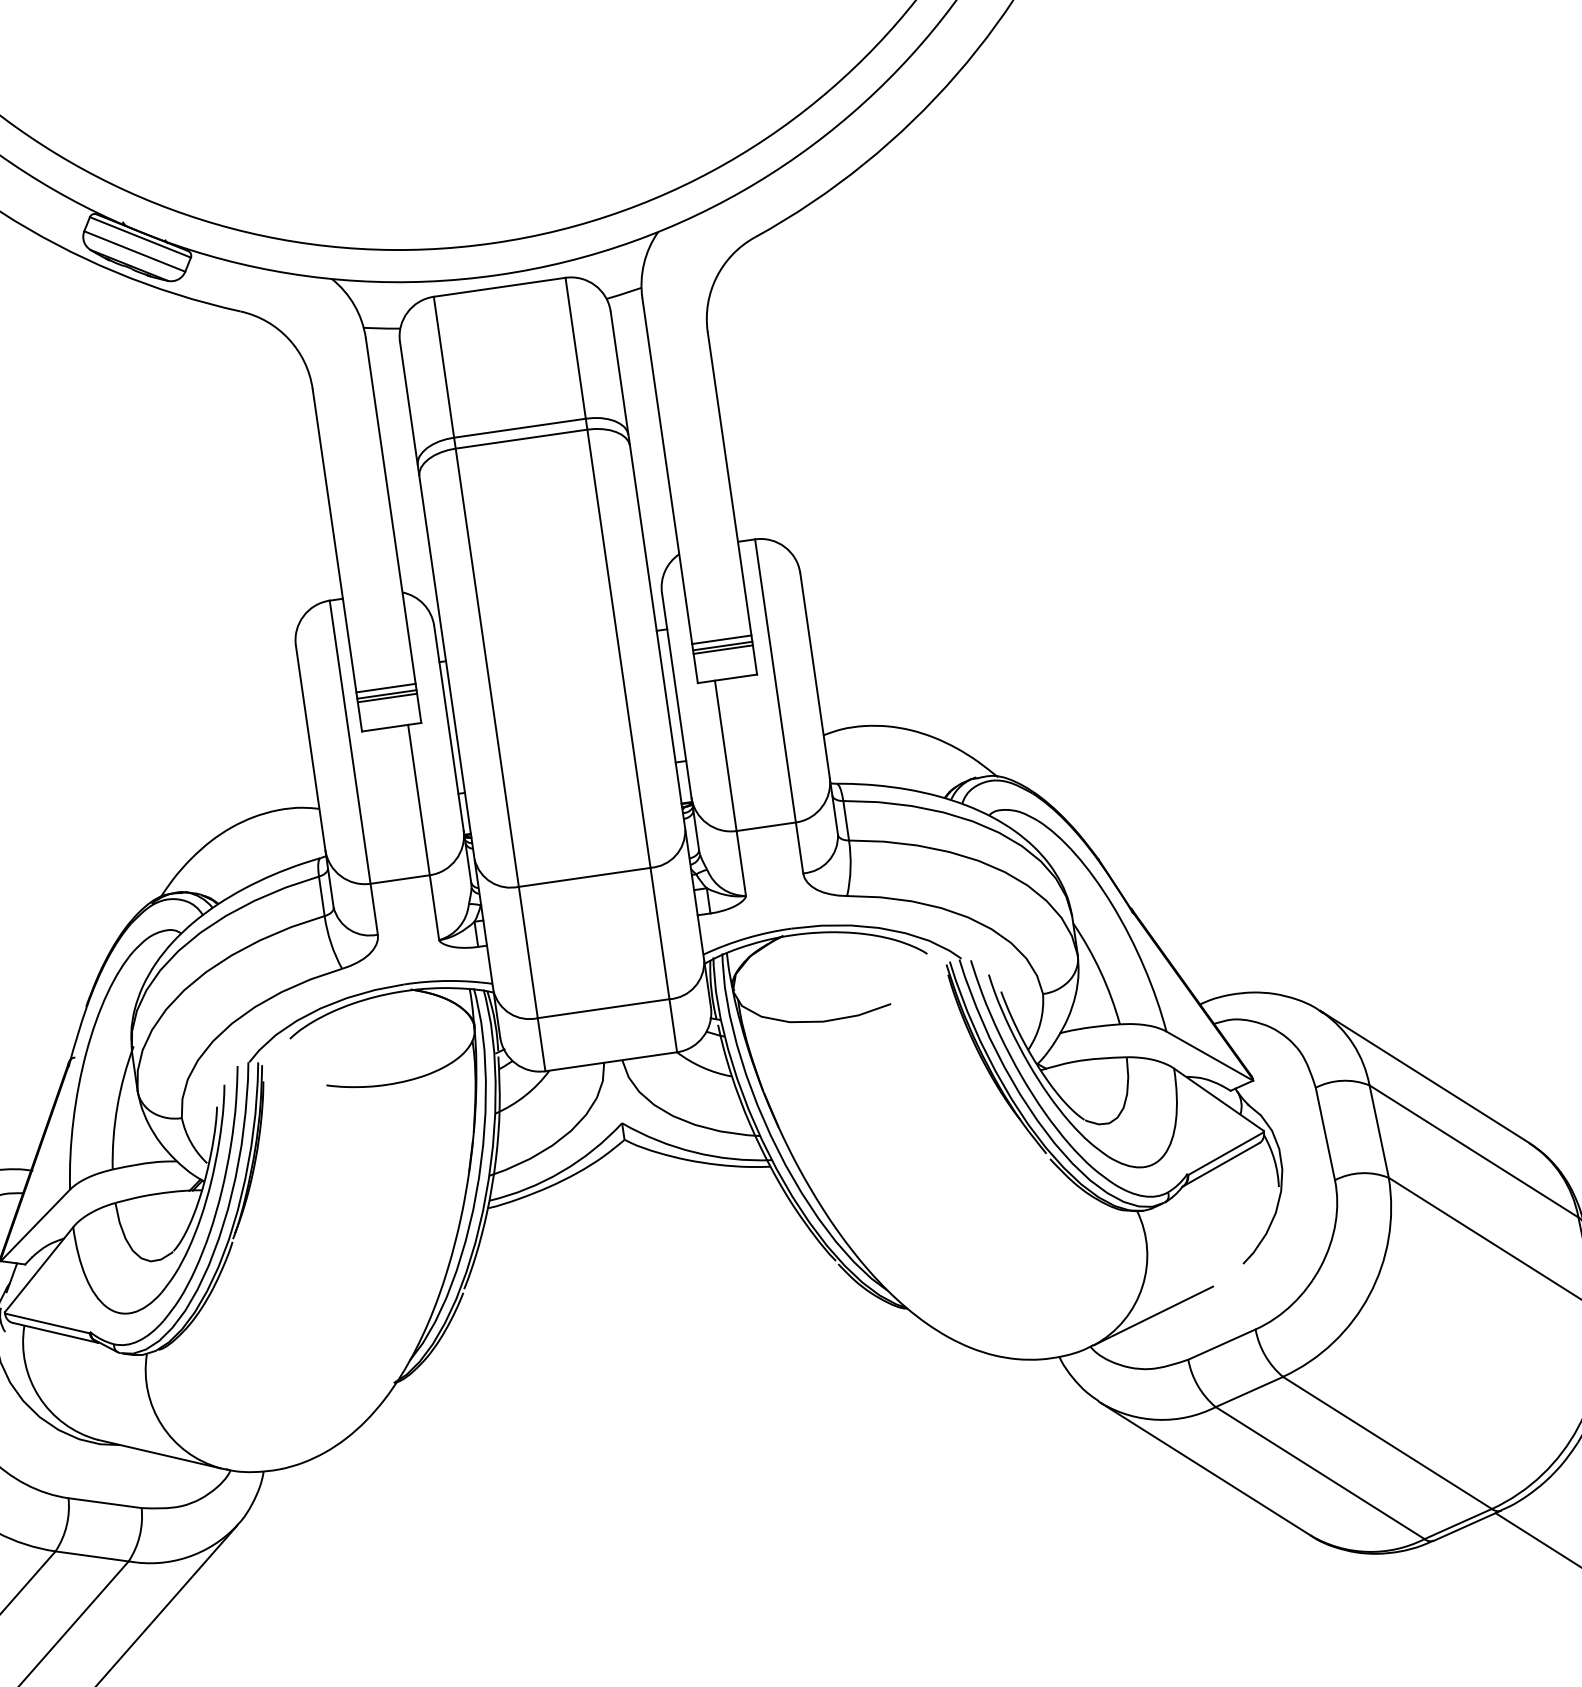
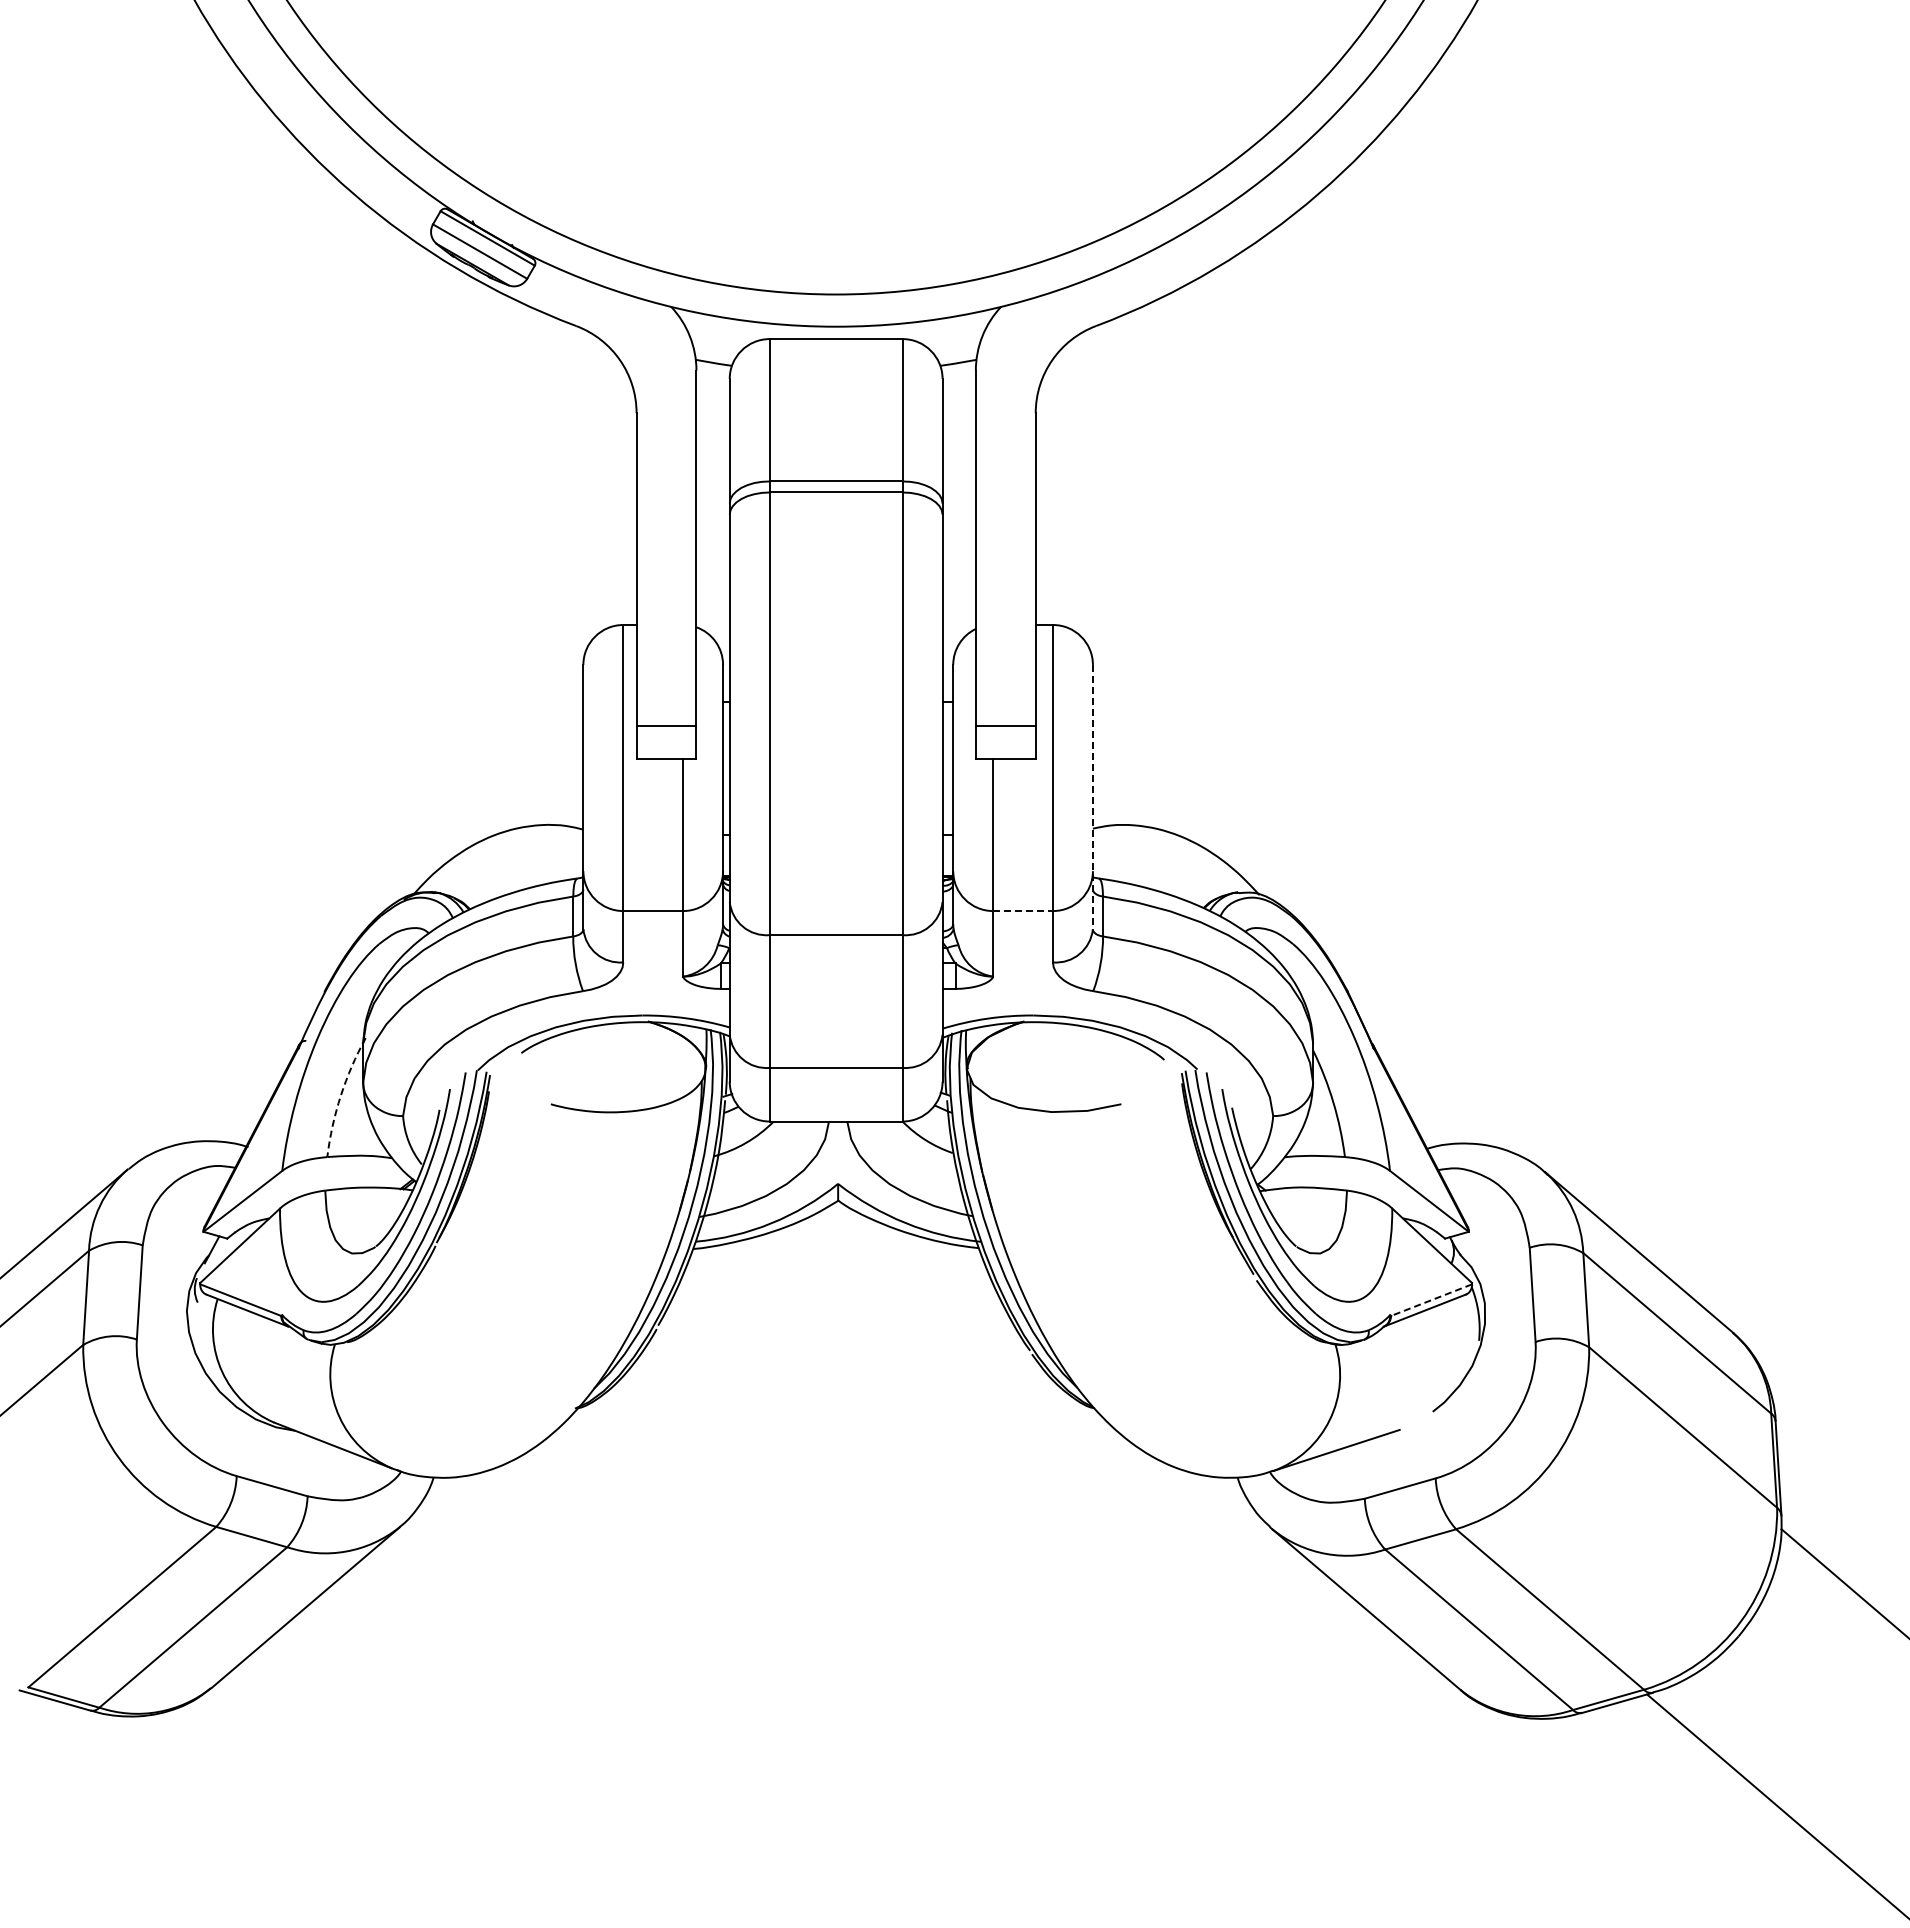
line: (721, 639) -> (1005, 719), removed
line: (722, 649) -> (1005, 729), removed
line: (386, 688) -> (666, 719), removed
line: (387, 697) -> (666, 729), removed
line: (818, 704) -> (1092, 797), solid -> dashed
line: (766, 827) -> (1023, 911), solid -> dashed
arc: (116, 1106) -> (340, 1095), solid -> dashed
line: (1226, 1153) -> (1431, 1300), solid -> dashed

